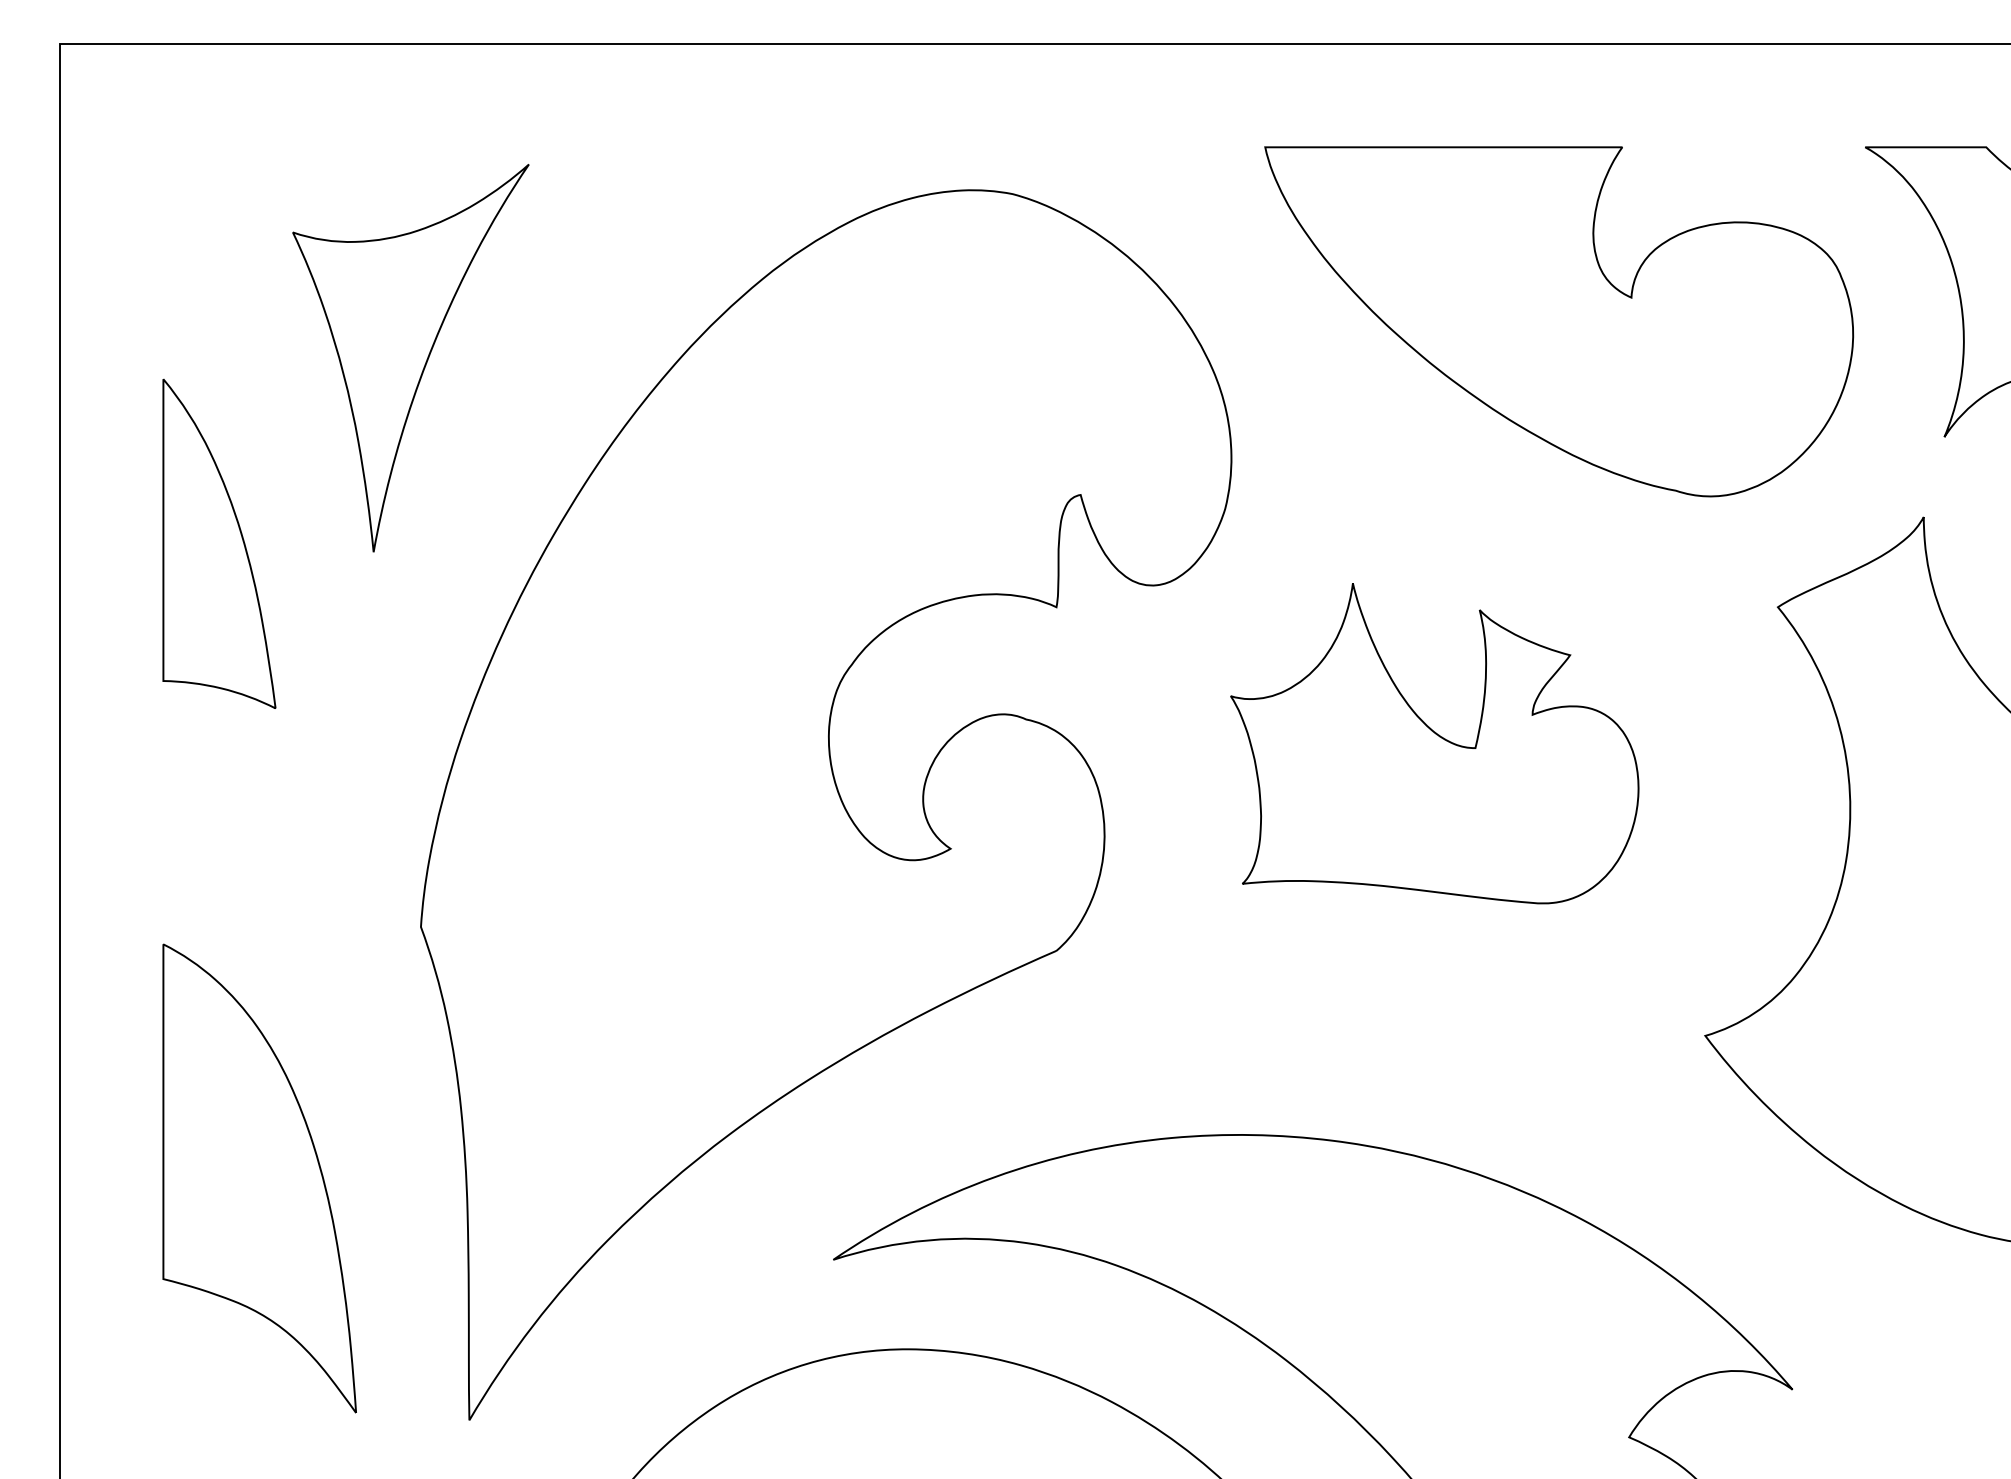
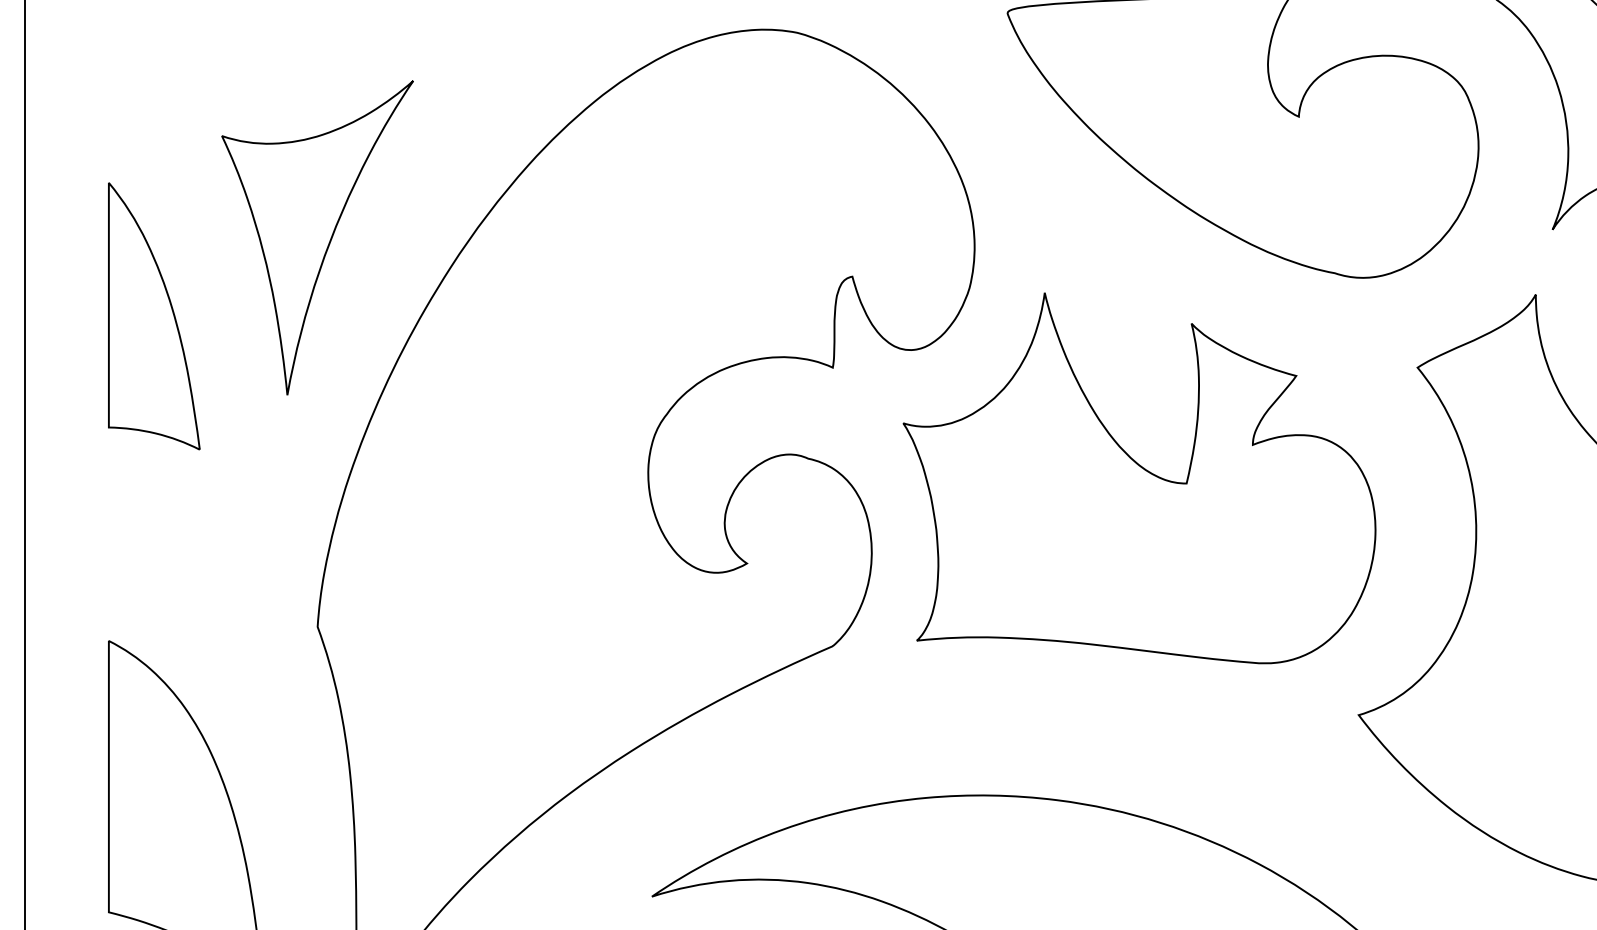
part: (410, 358) -> (317, 238), moved
part: (1434, 743) -> (1139, 478), size x1.43

